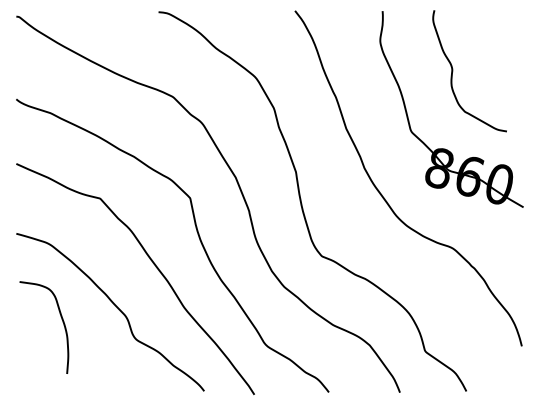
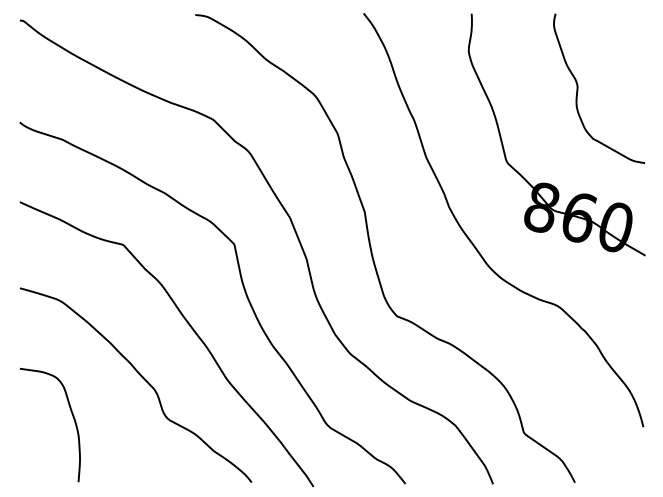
curve: (453, 70) -> (578, 88), moved
curve: (62, 321) -> (72, 417), moved

